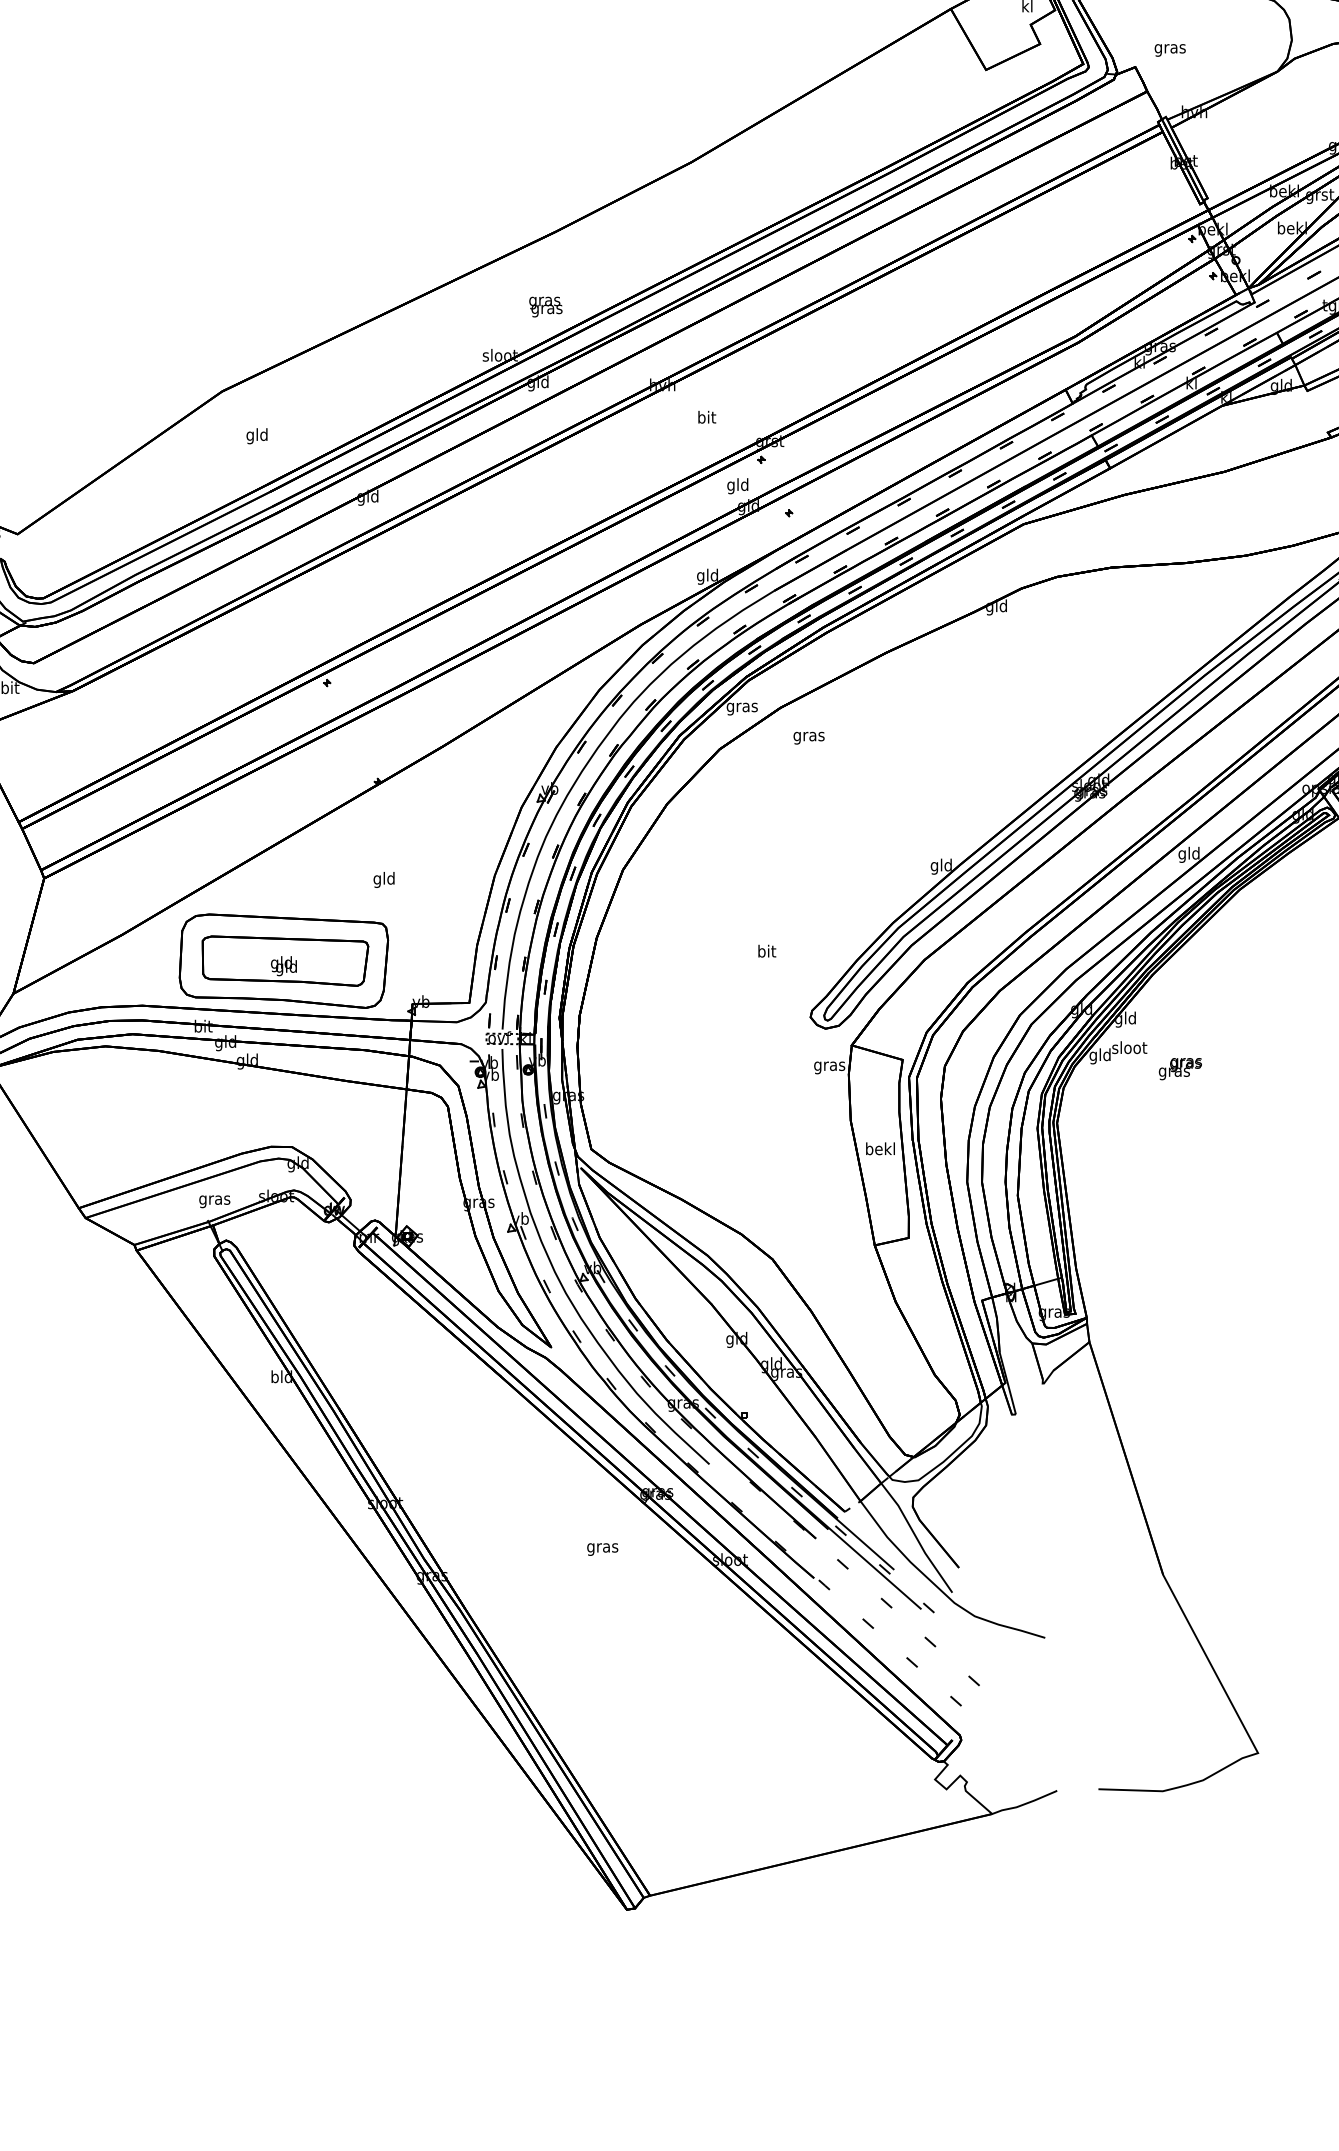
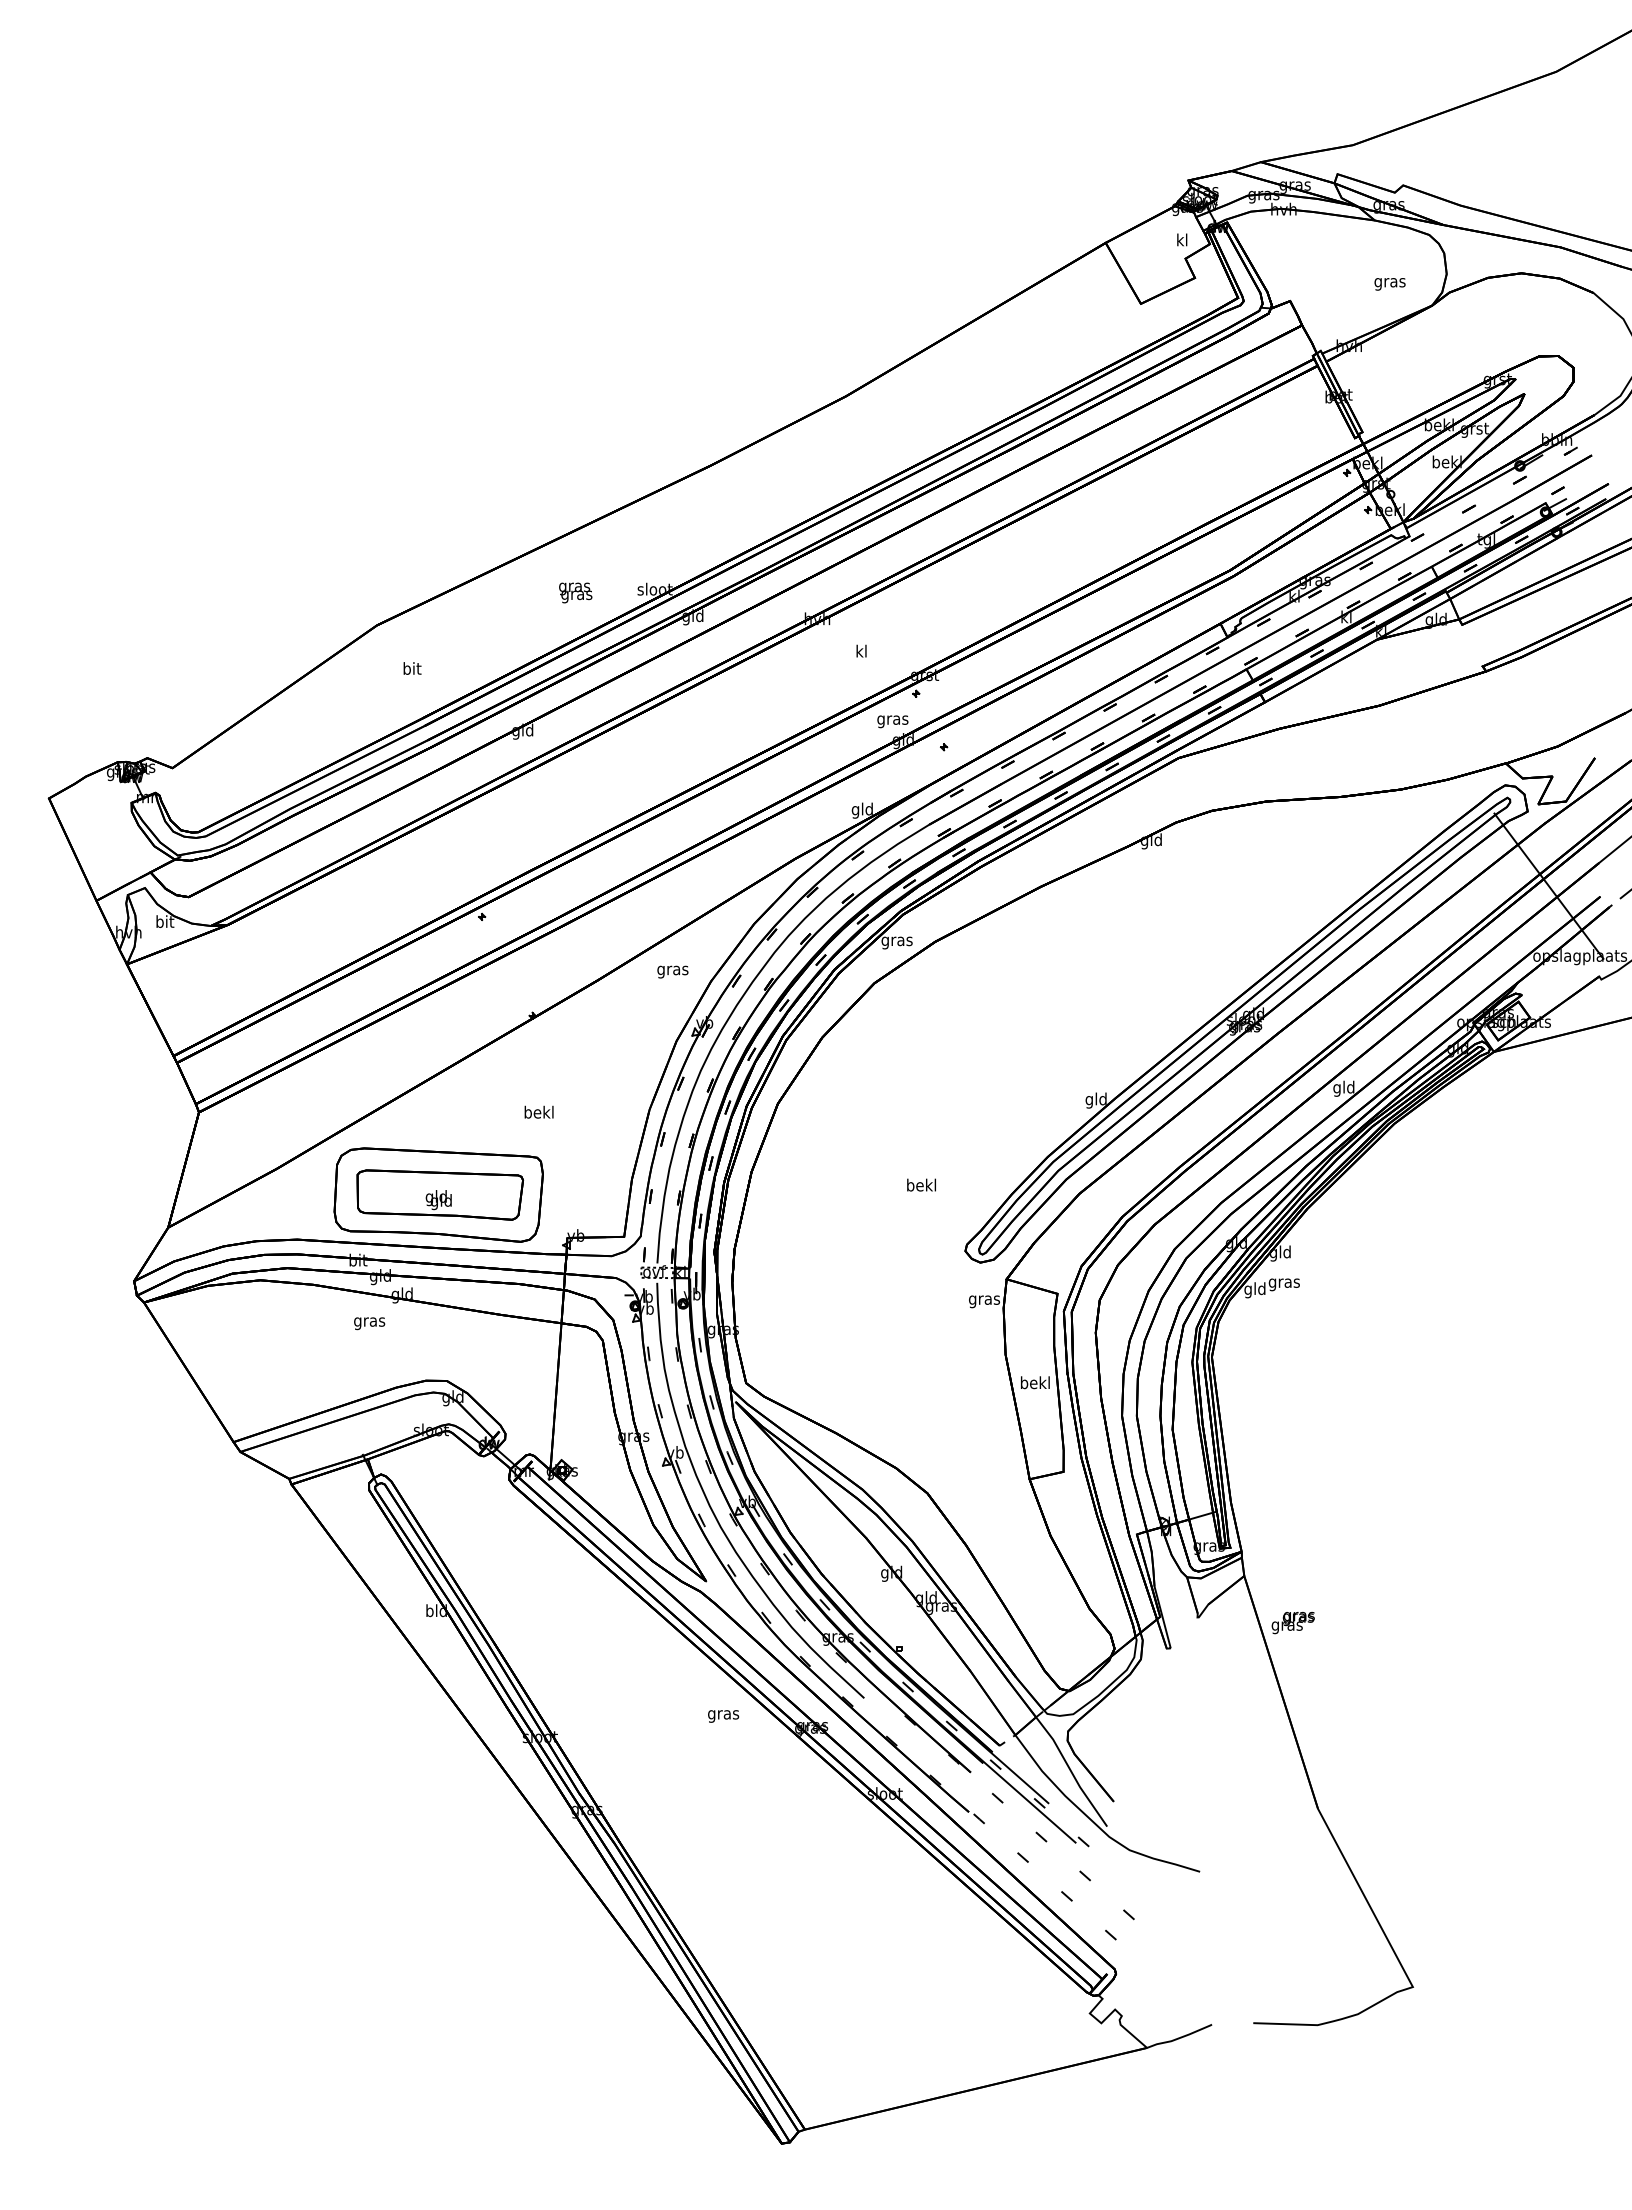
text: (1169, 50) -> (1389, 284), moved
text: (545, 306) -> (575, 592), moved
text: (706, 416) -> (861, 650), bit -> kl
text: (256, 436) -> (411, 670), gld -> bit
text: (737, 486) -> (892, 720), gld -> gras
text: (808, 737) -> (672, 971), moved
text: (383, 879) -> (538, 1113), gld -> bekl
text: (766, 950) -> (921, 1184), bit -> bekl
text: (1129, 1049) -> (1284, 1283), sloot -> gras
text: (1179, 1069) -> (1292, 1623), moved
text: (214, 1201) -> (369, 1323), moved
text: (602, 1549) -> (723, 1716), moved

